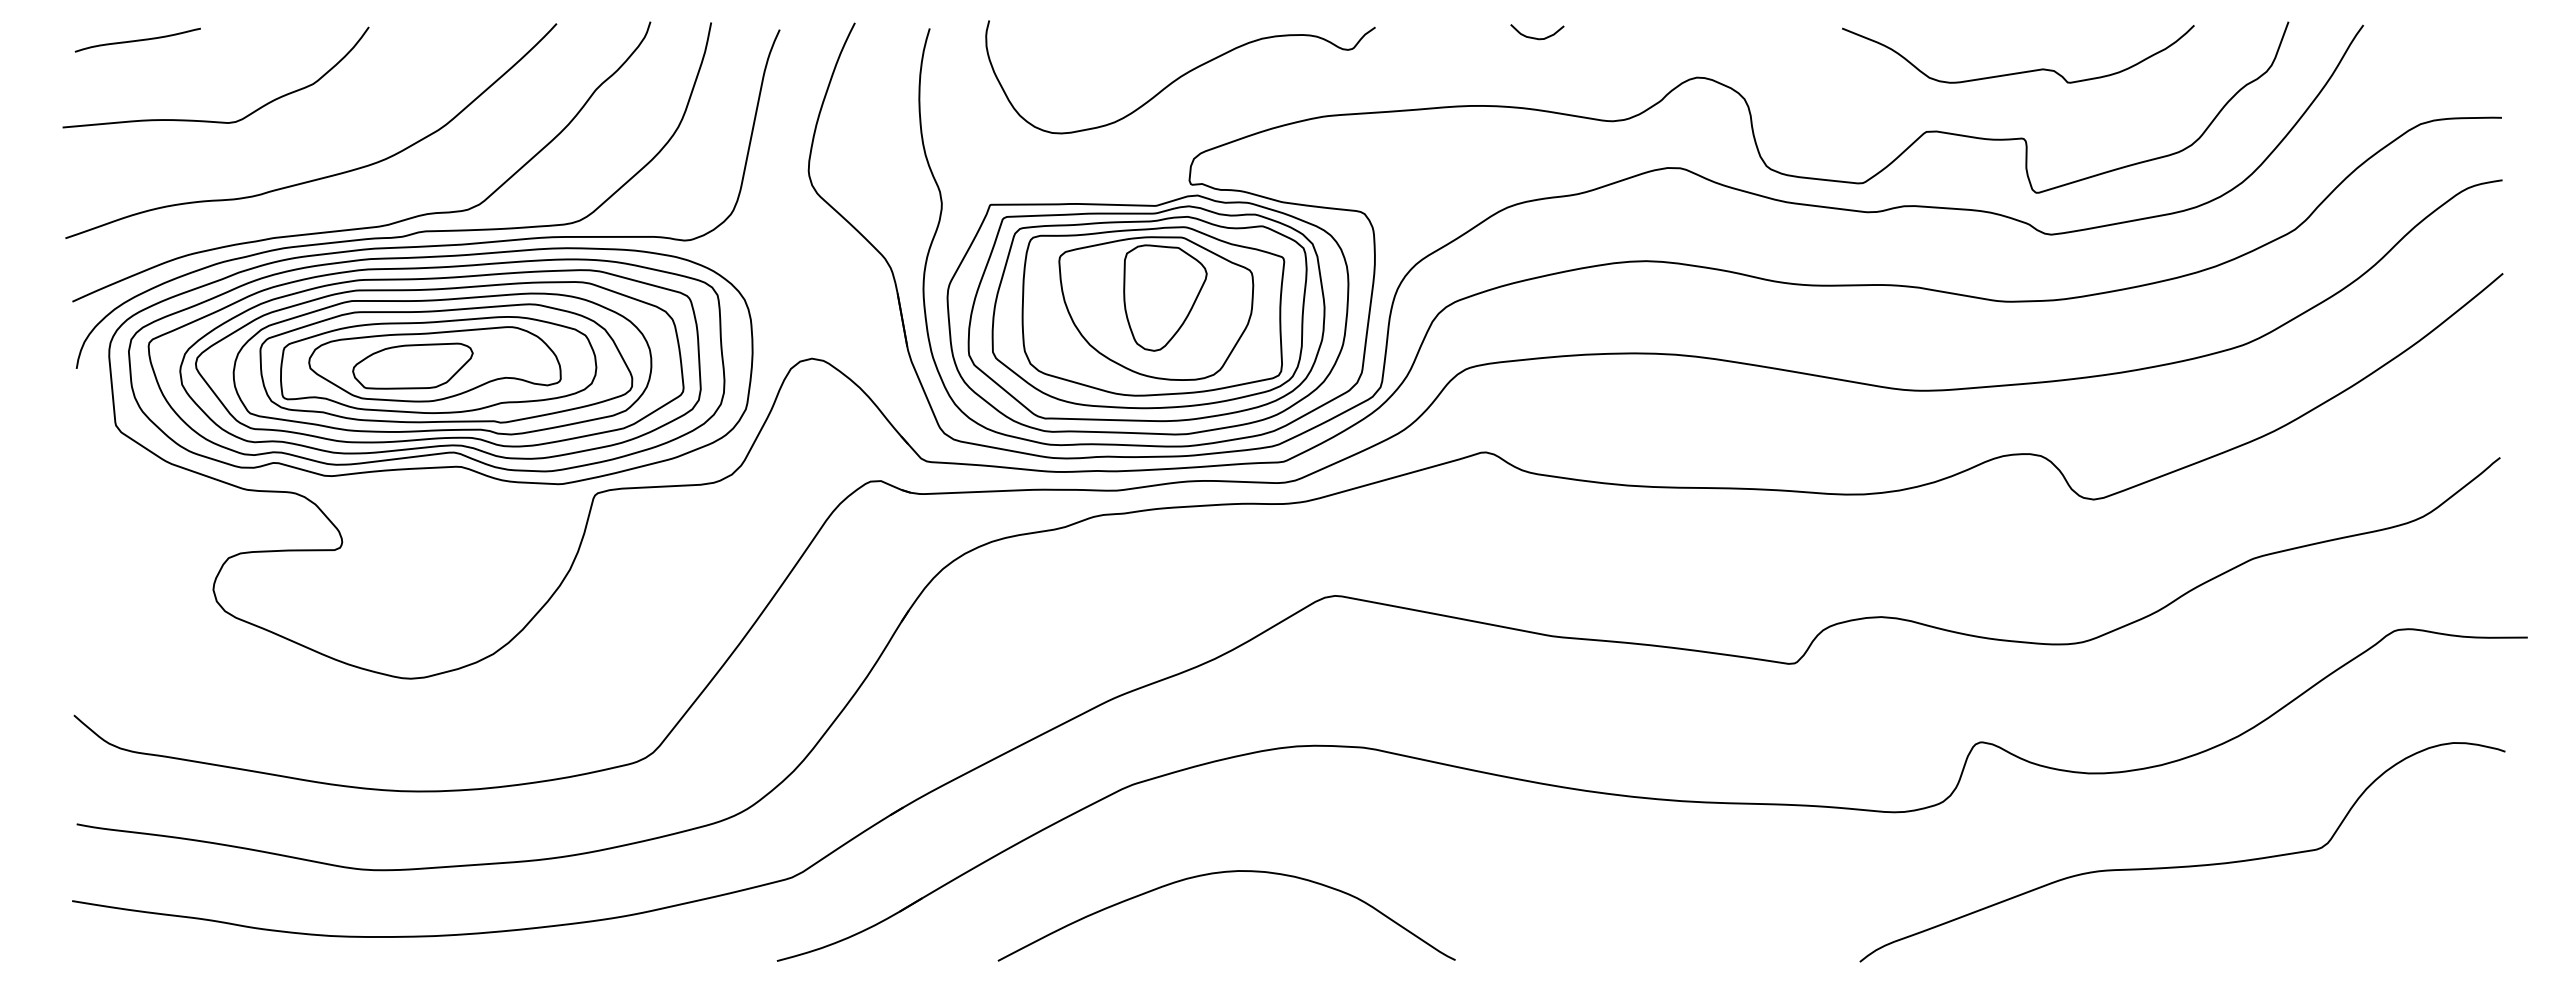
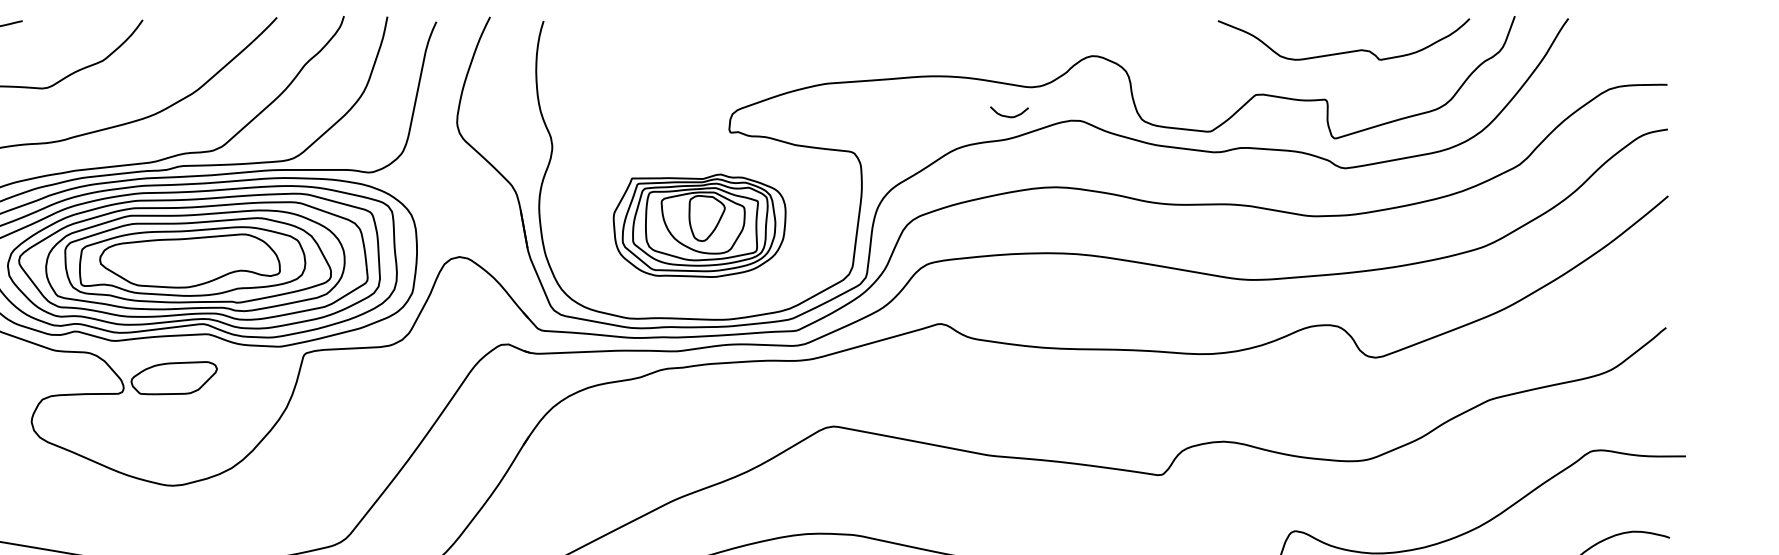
curve: (1536, 37) -> (1008, 116), moved
curve: (2021, 71) -> (1346, 51), moved
curve: (1180, 77) -> (722, 56), removed
part: (1147, 314) -> (699, 225), size x0.6
part: (412, 365) -> (173, 377), moved

